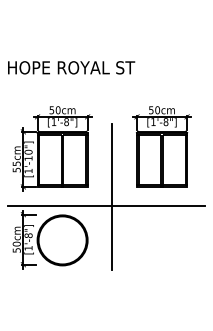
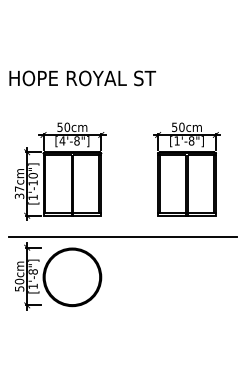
text: (54, 121) -> (62, 140), [1'-8"] -> [4'-8"]
text: (16, 166) -> (19, 192), 55cm -> 37cm
line: (112, 197) -> (129, 227), removed

